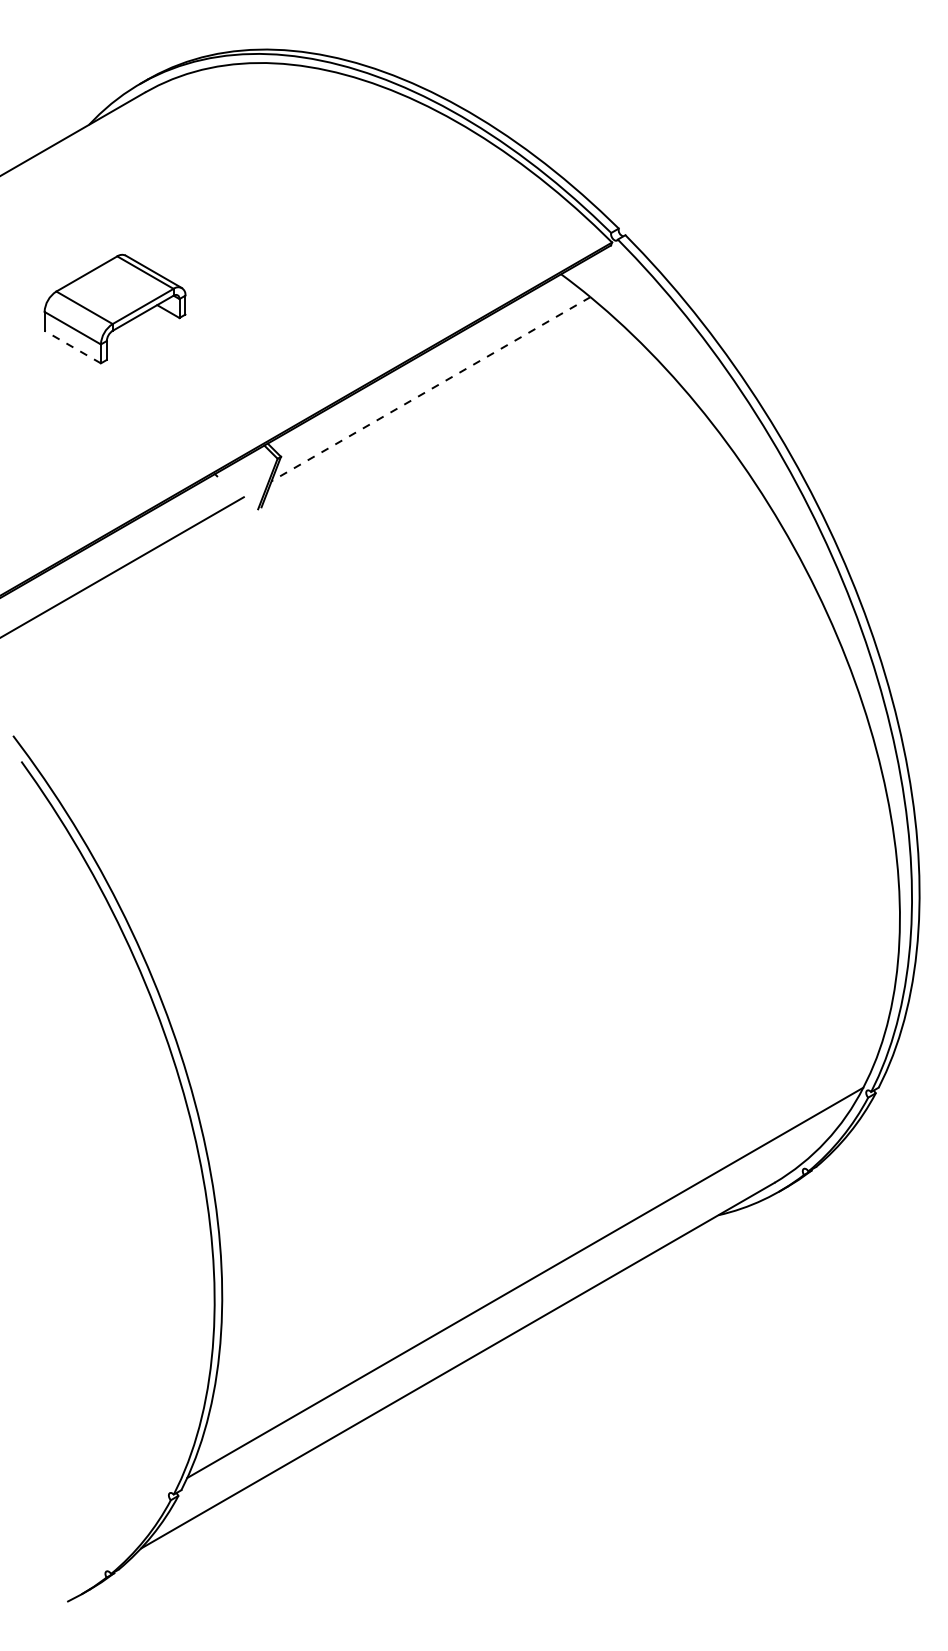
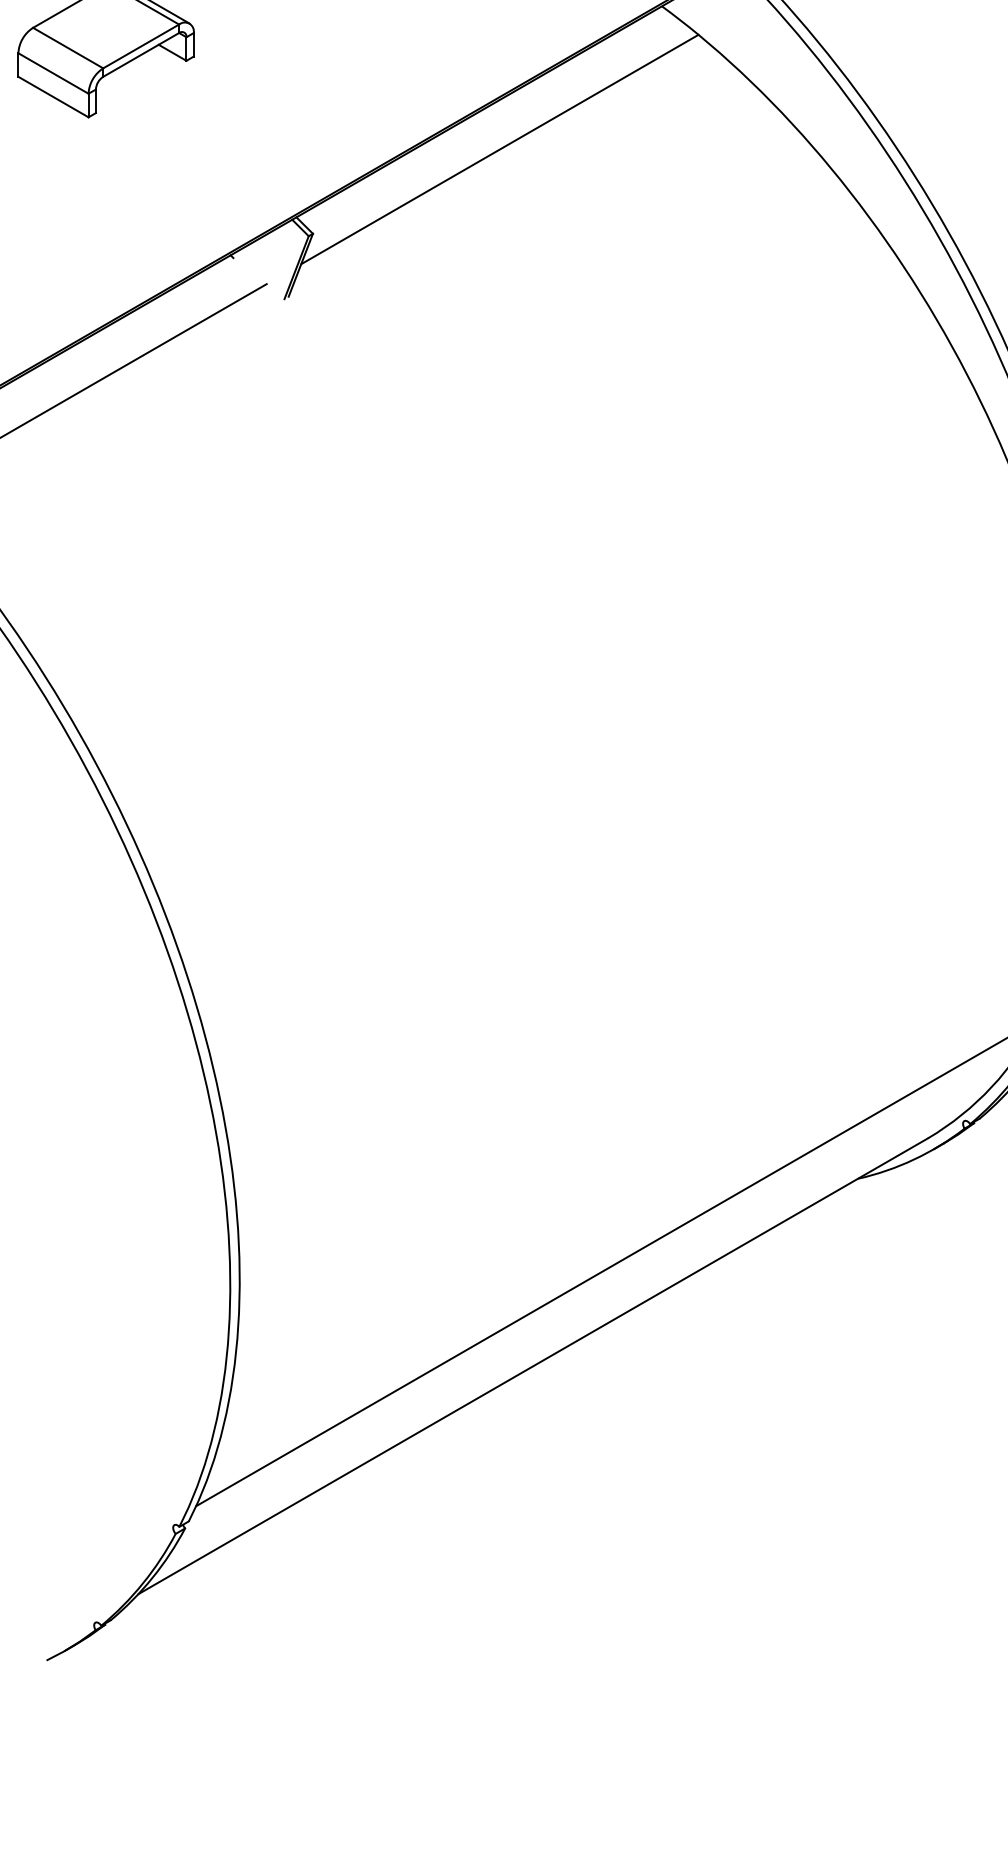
line: (72, 347) -> (53, 97), dashed -> solid
line: (430, 389) -> (499, 149), dashed -> solid

